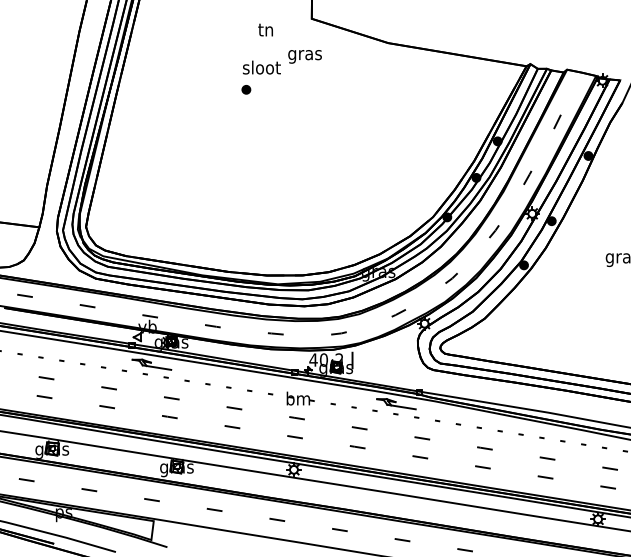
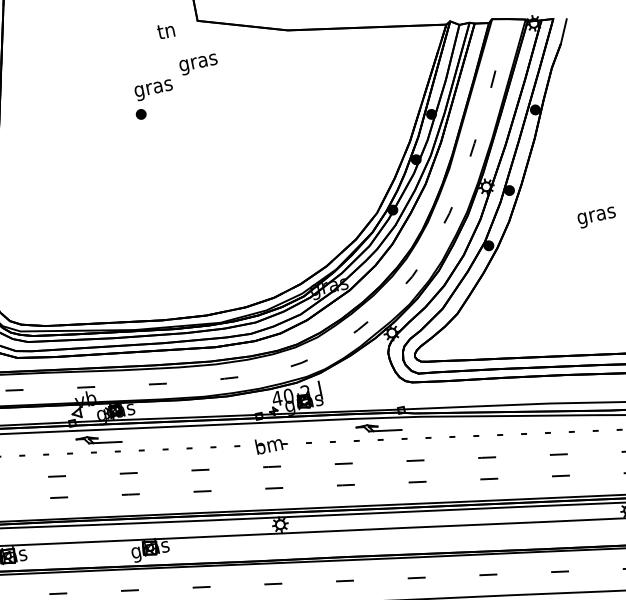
text: (265, 29) -> (165, 30), moved
text: (261, 69) -> (153, 88), sloot -> gras

